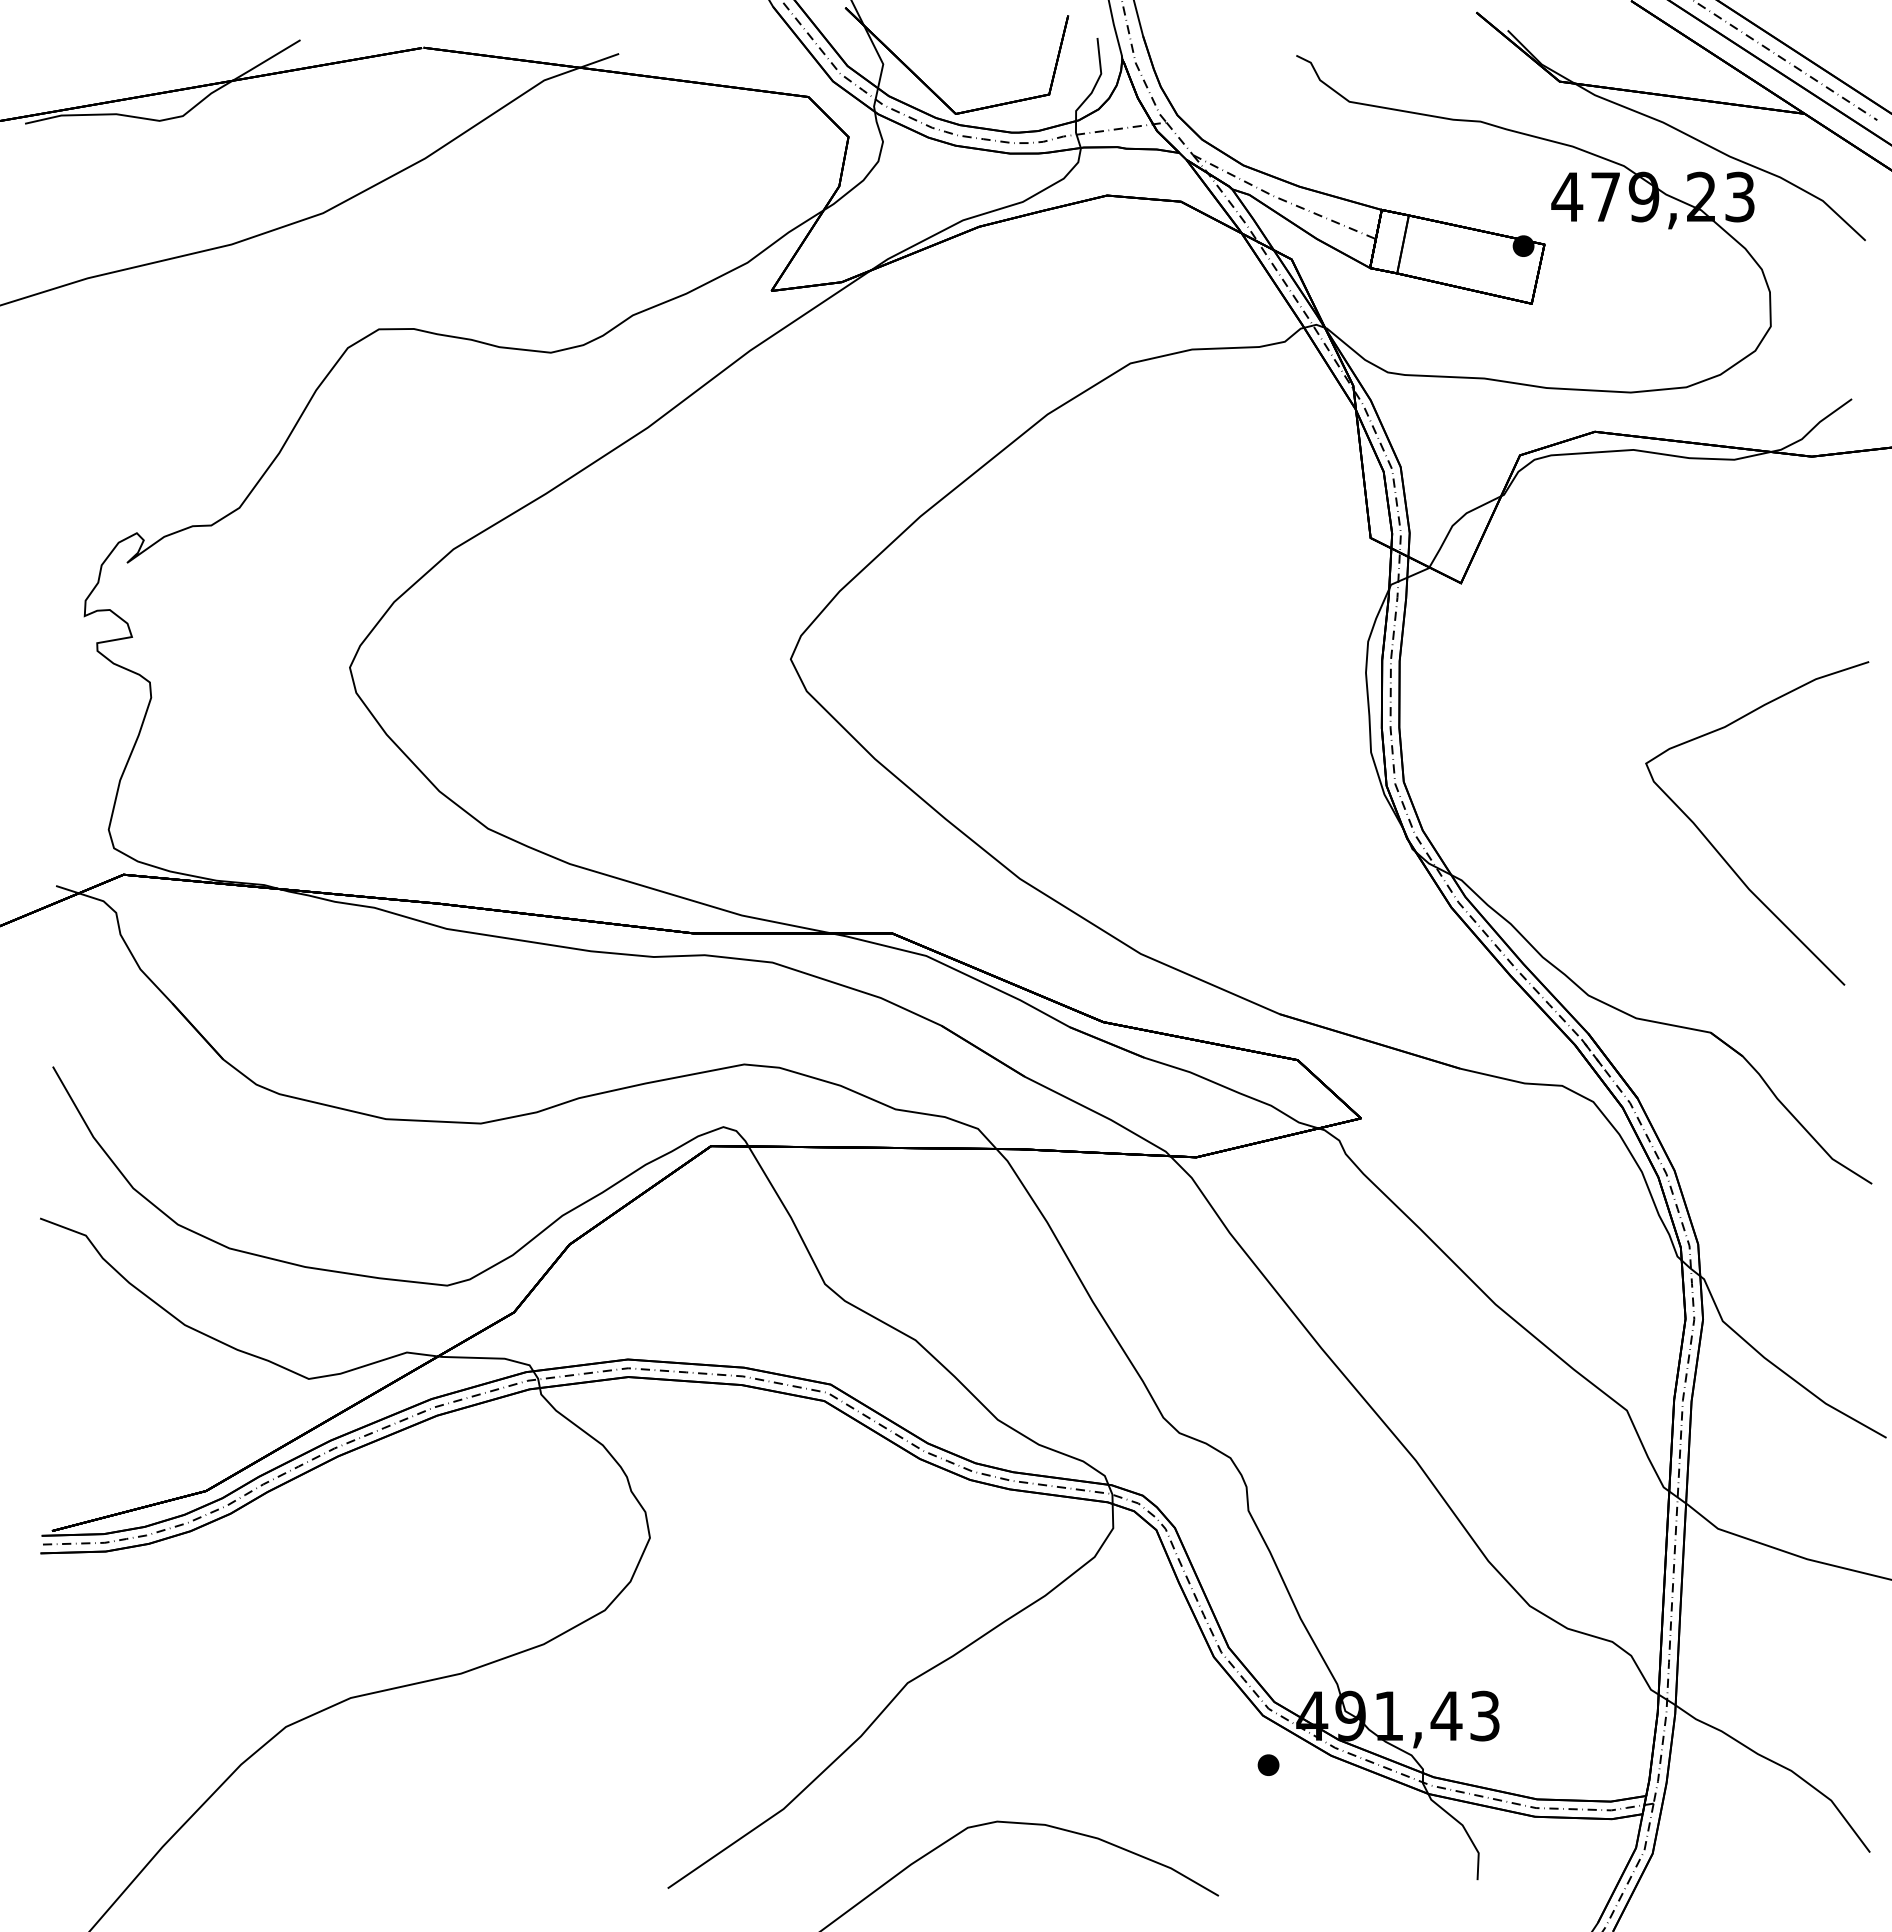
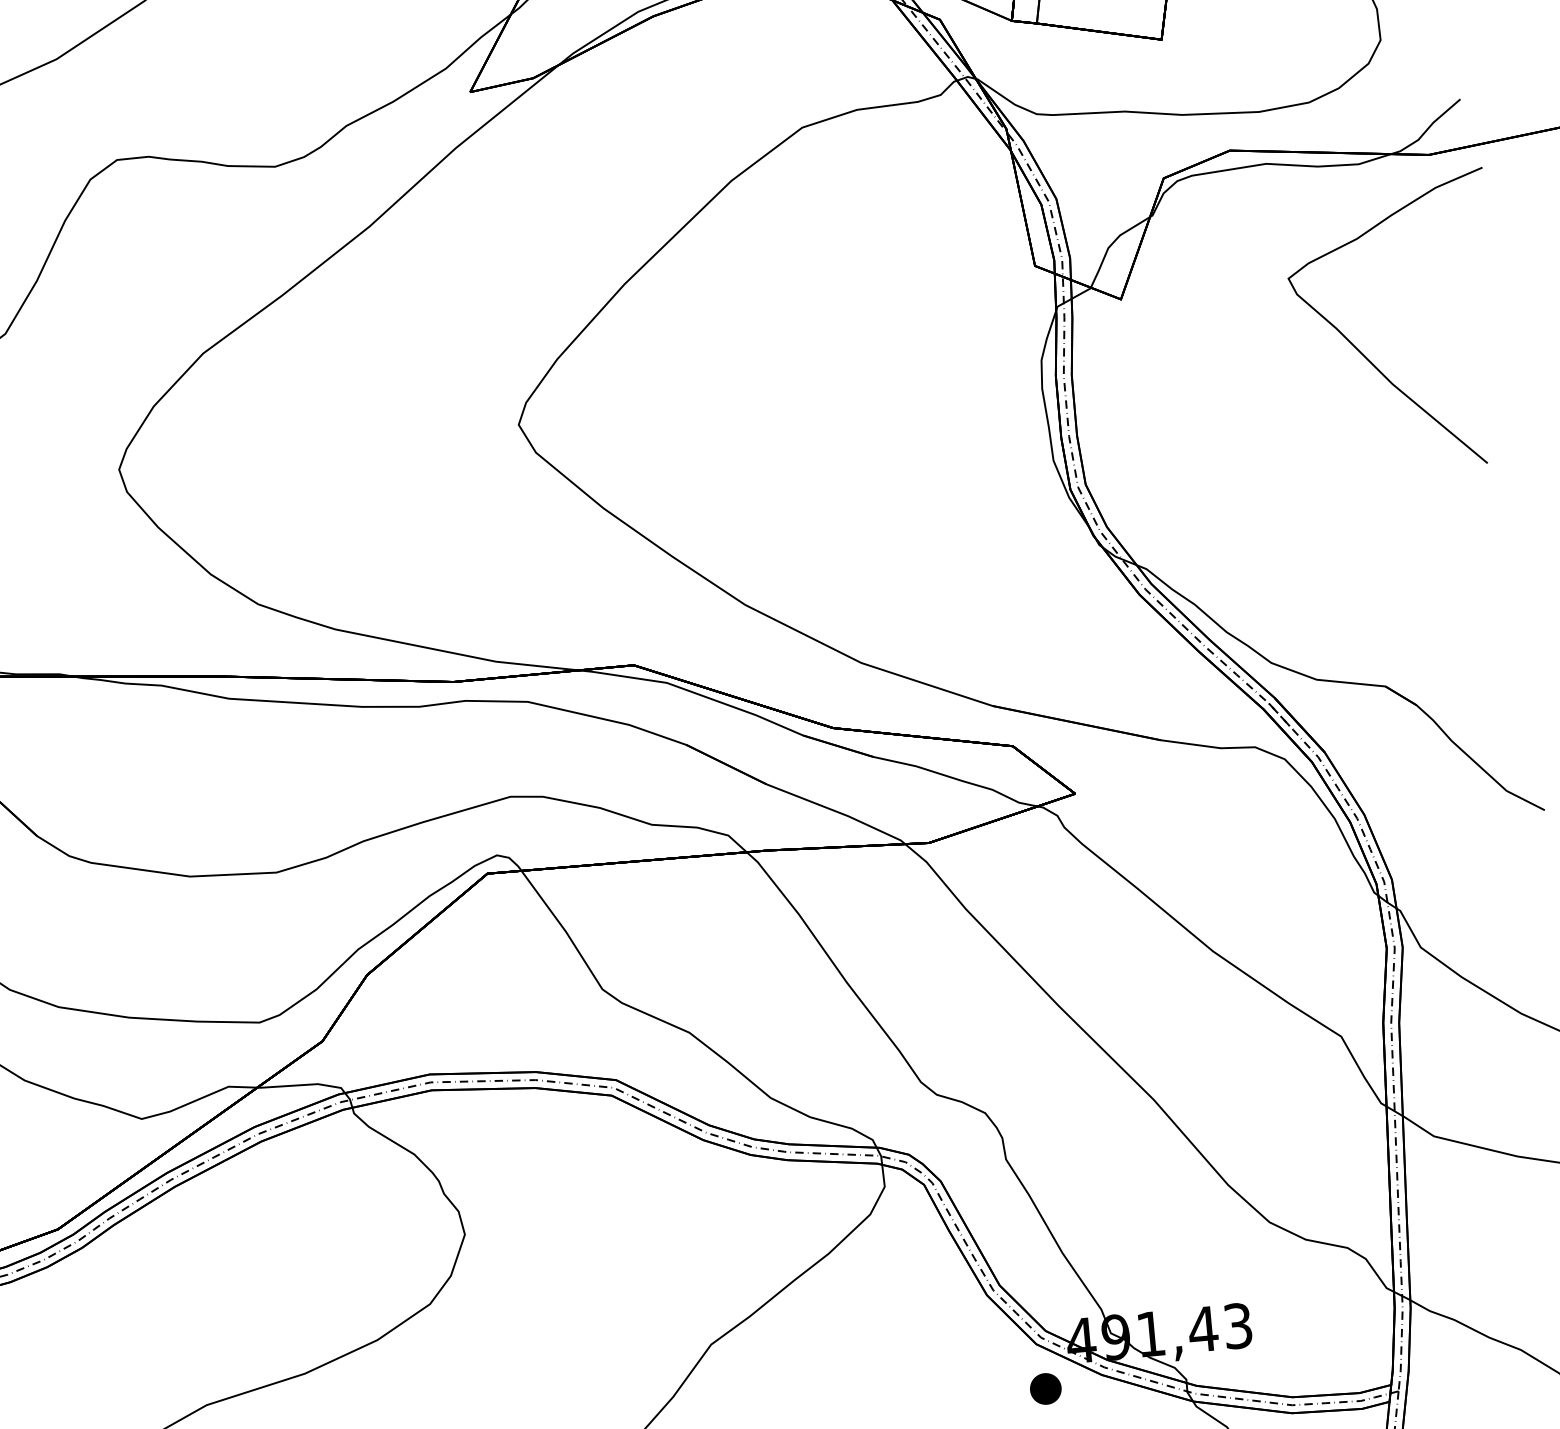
curve: (1721, 854) -> (1364, 354), moved
part: (1268, 1764) -> (1045, 1388), size x1.6

